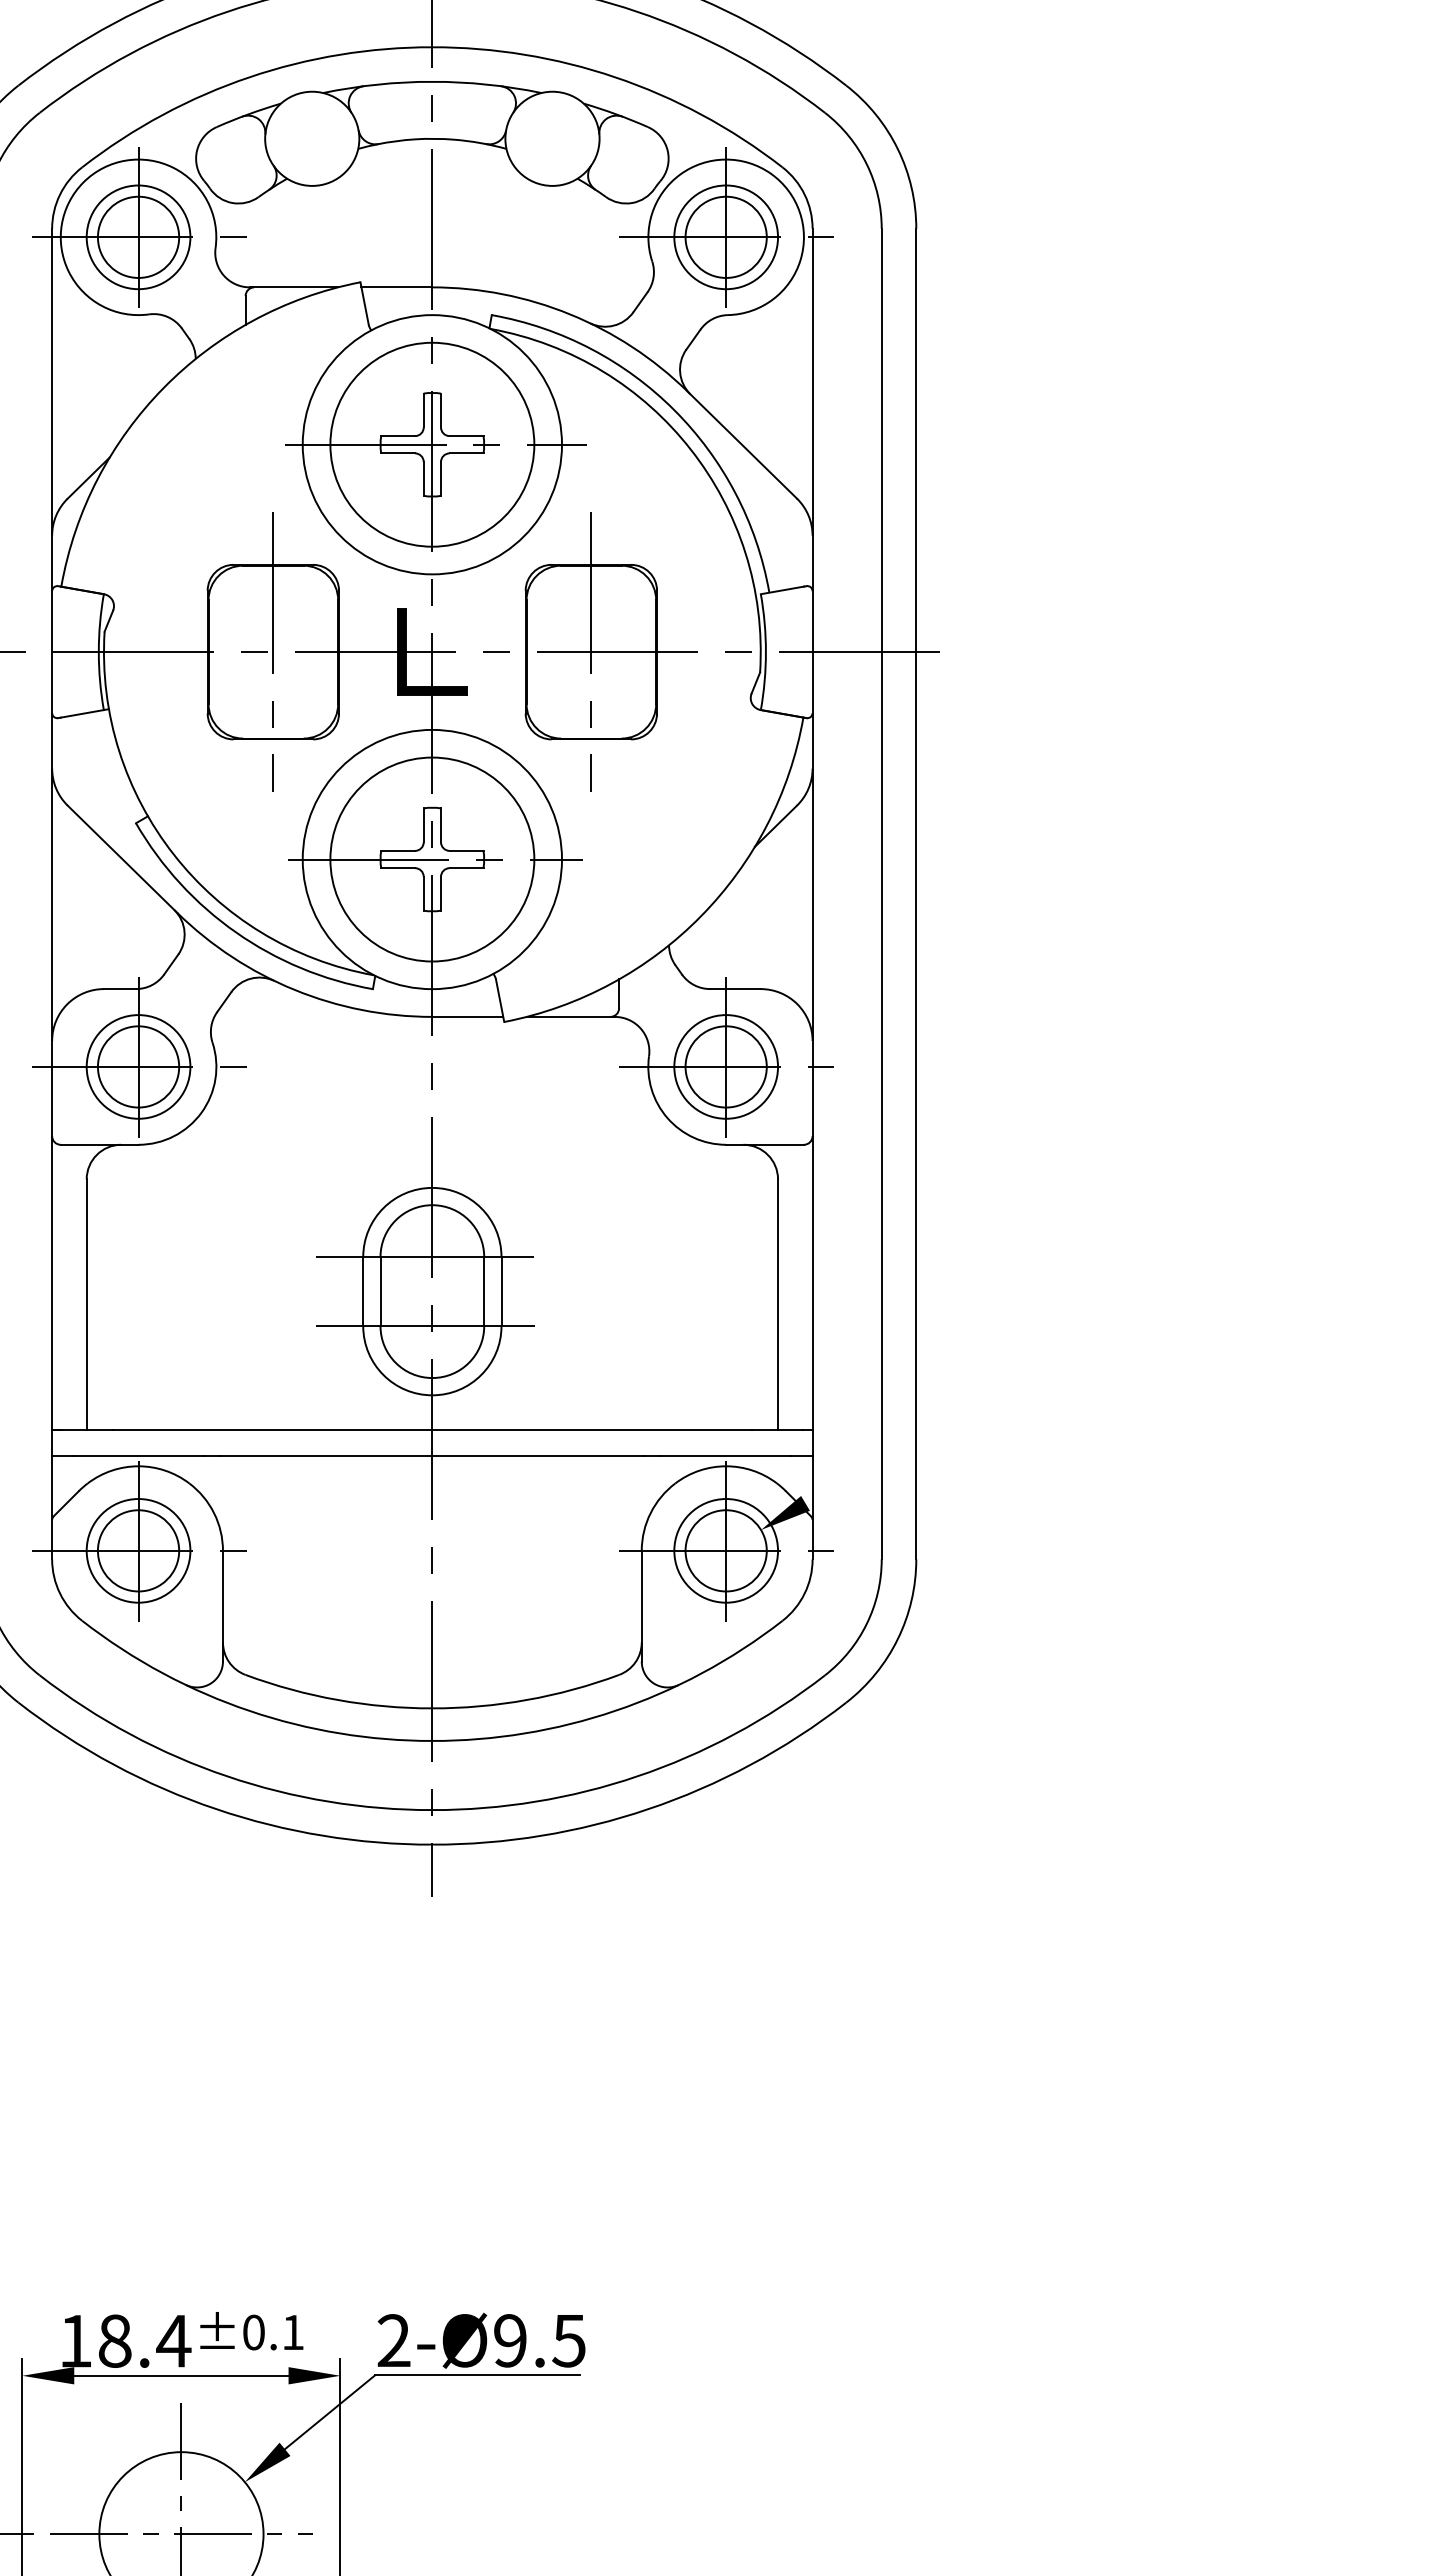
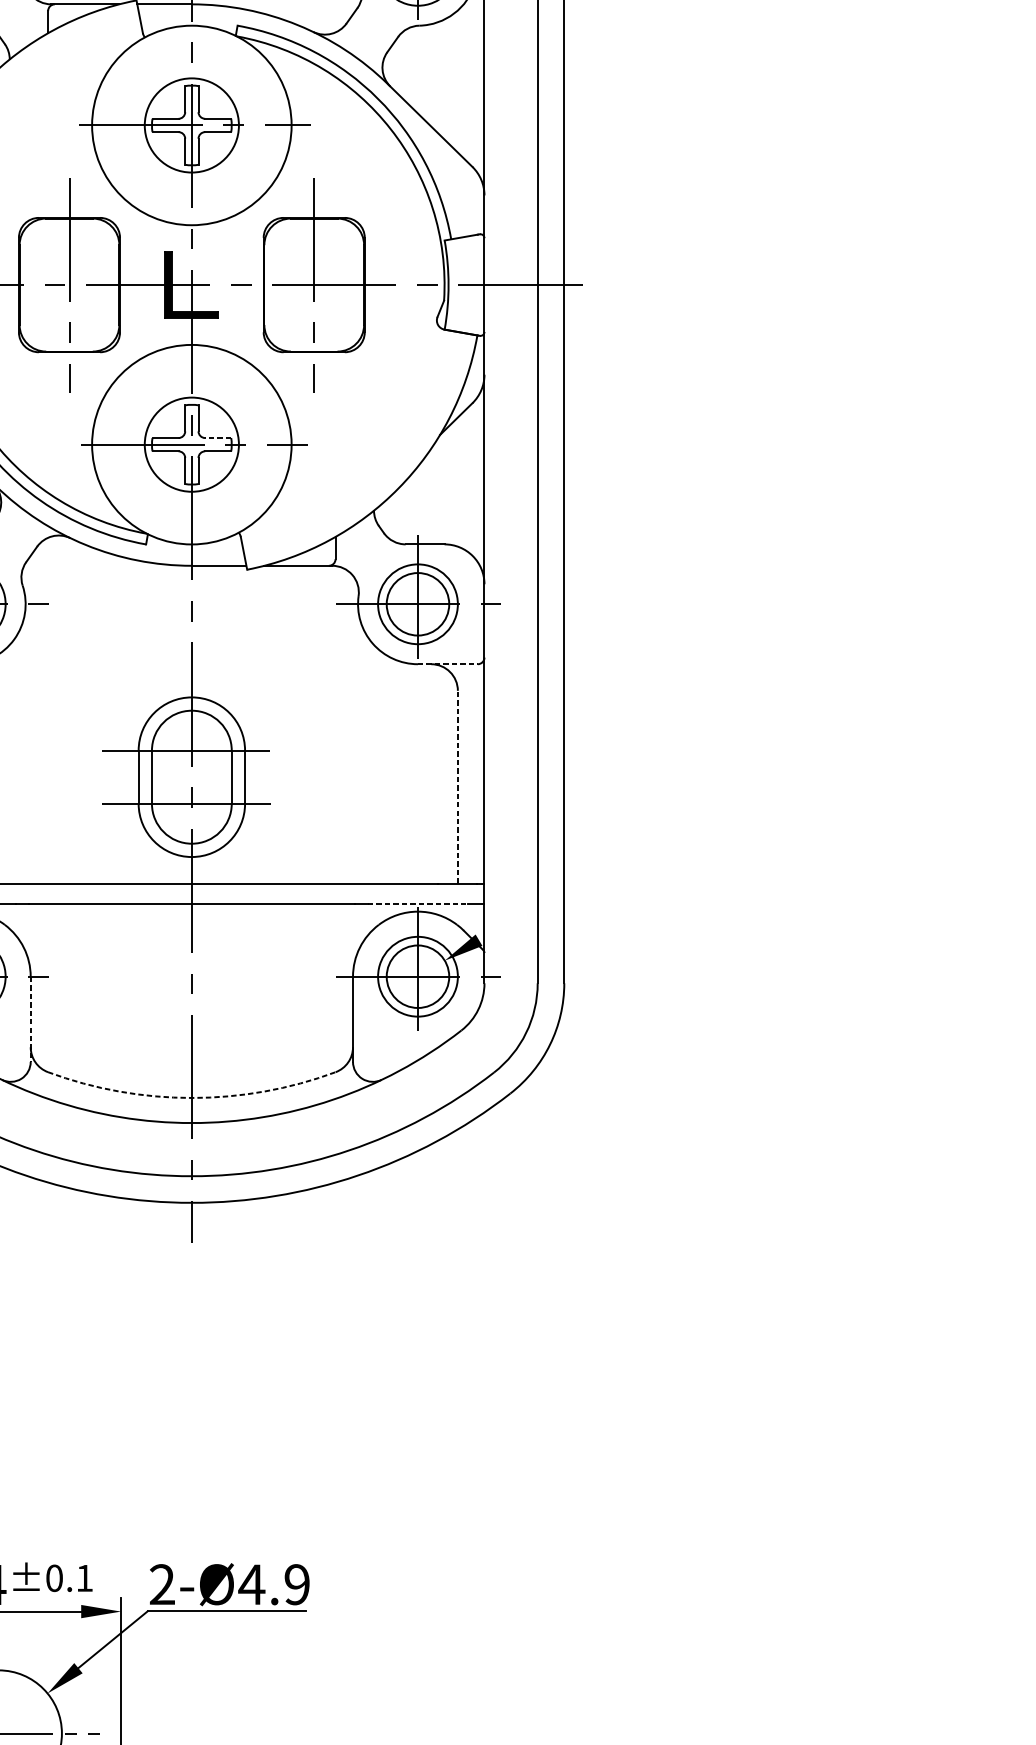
circle: (432, 444) -> (191, 125), size x0.6
line: (466, 850) -> (218, 437), solid -> dashed
circle: (432, 859) -> (191, 444), size x0.6
line: (765, 1144) -> (448, 663), solid -> dashed
line: (778, 1304) -> (458, 787), solid -> dashed
line: (726, 1455) -> (418, 903), solid -> dashed
line: (222, 1606) -> (30, 1019), solid -> dashed
arc: (432, 1708) -> (191, 1098), solid -> dashed
text: (538, 2340) -> (273, 1584), 2-Ø9.5 -> 2-Ø4.9

